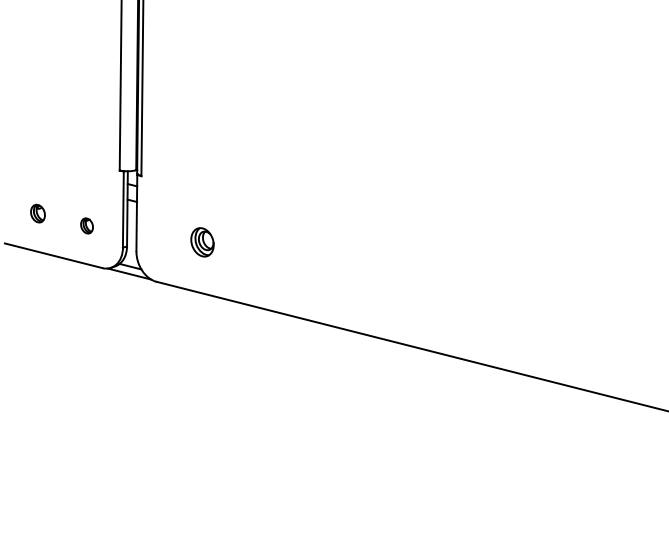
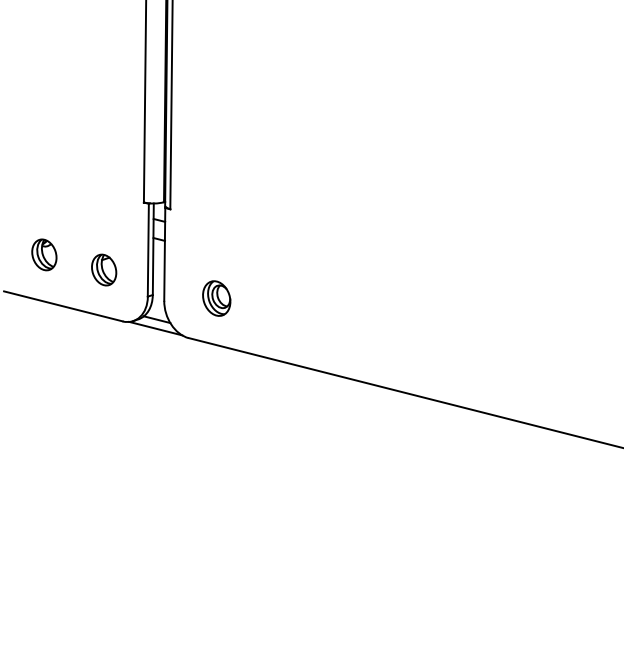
part: (37, 213) -> (43, 254), size x1.43
part: (86, 225) -> (103, 269), size x1.67
part: (202, 242) -> (216, 298), moved

